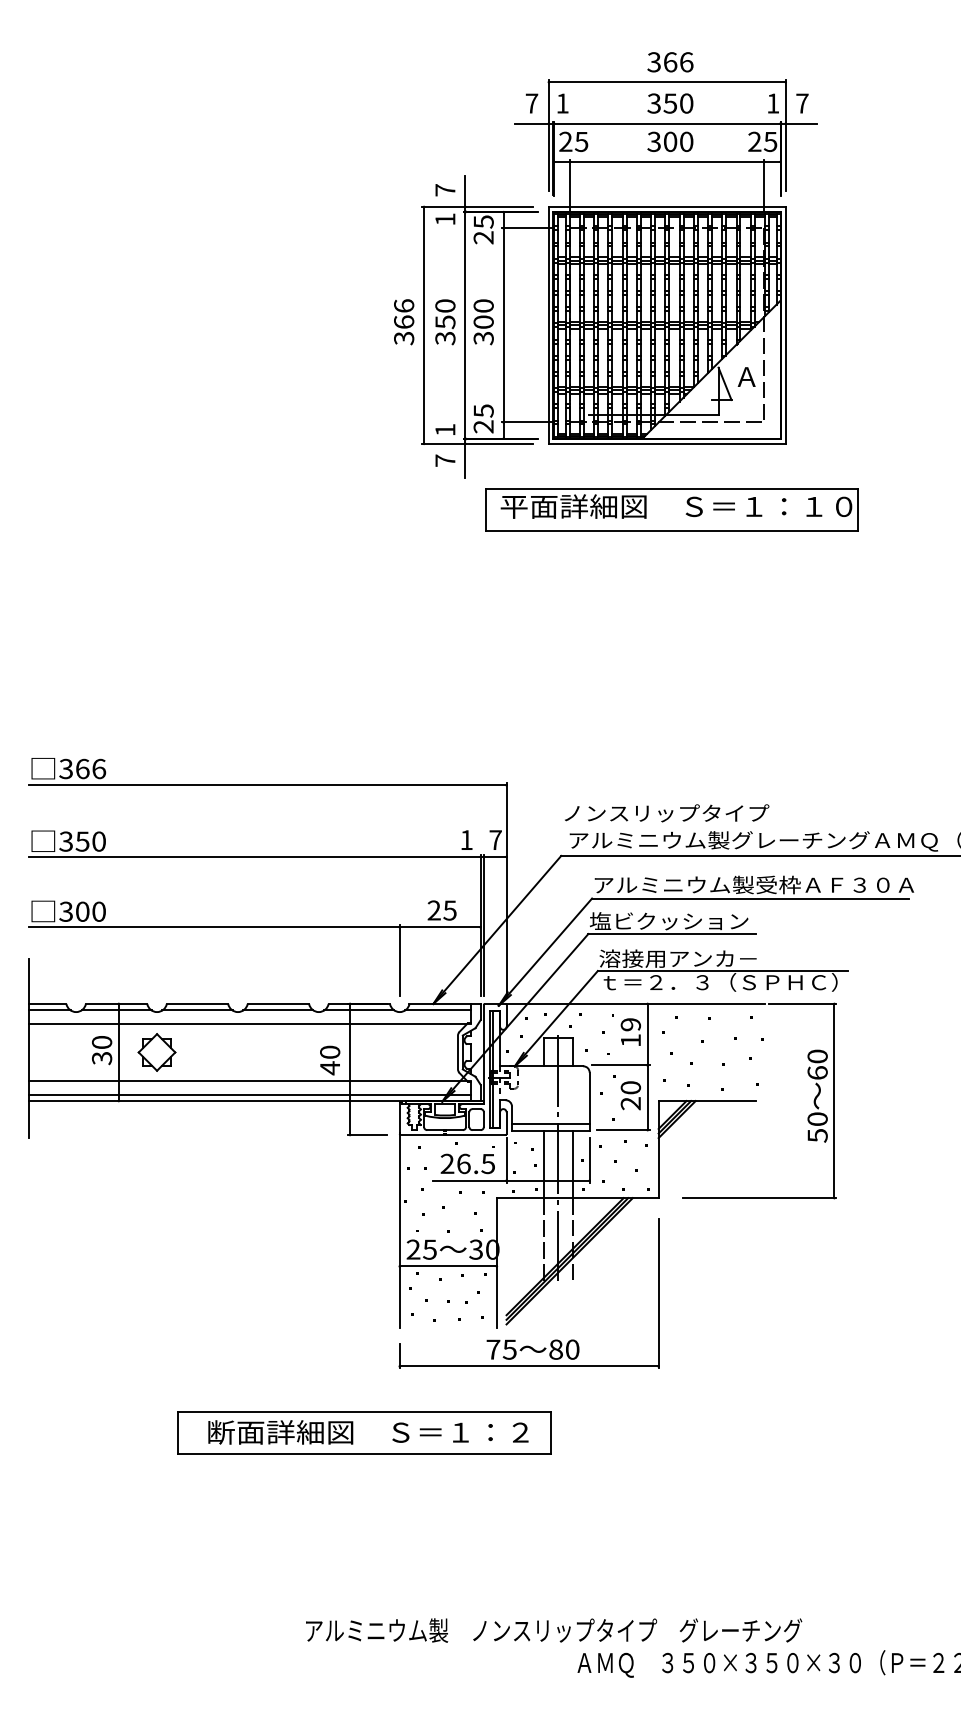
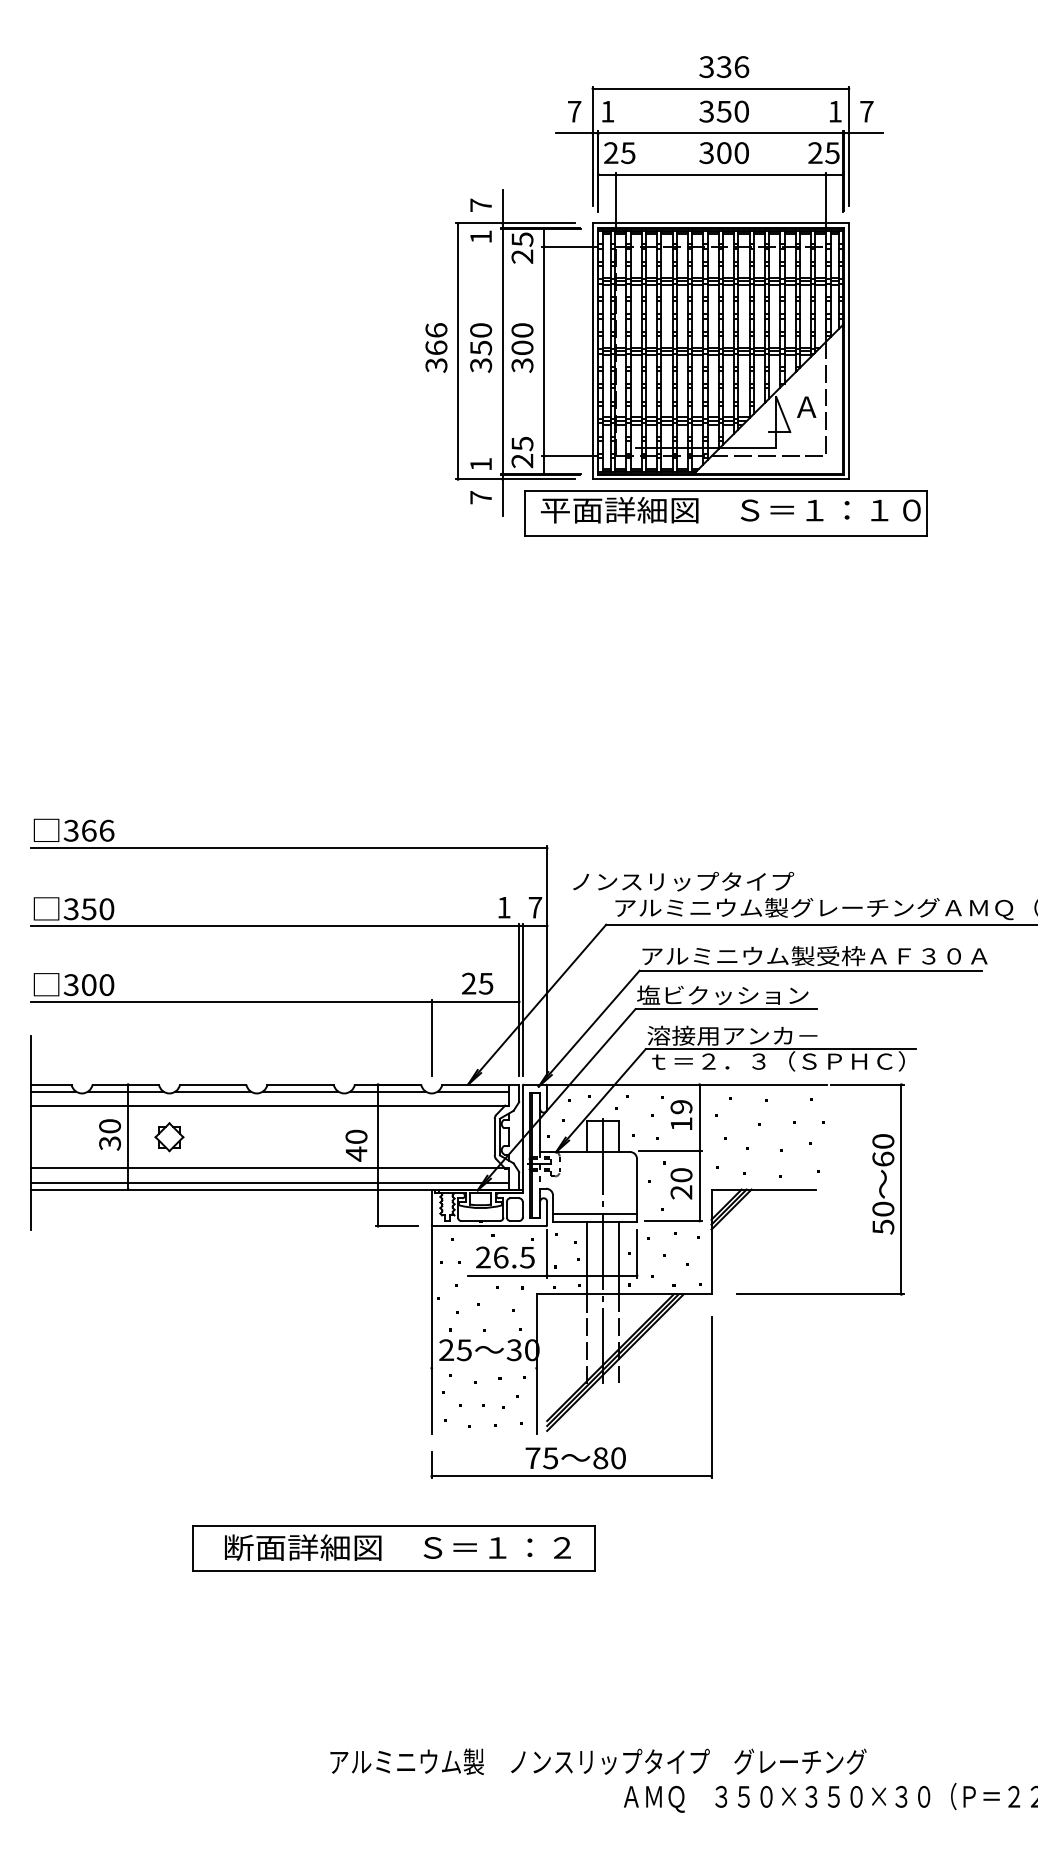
text: (669, 62) -> (723, 67), 366 -> 336
part: (671, 509) -> (725, 513), moved
text: (666, 813) -> (683, 881), moved
part: (157, 1052) -> (169, 1137), size x0.7
line: (447, 1266) -> (483, 1368), removed

